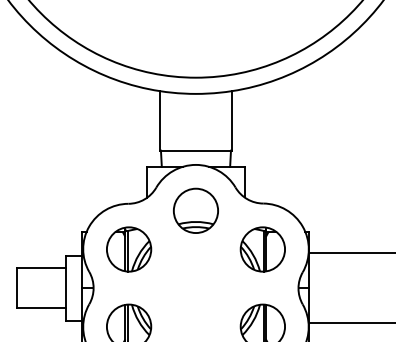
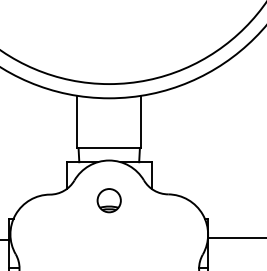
part: (195, 210) -> (108, 200), size x0.6
part: (129, 249) -> (50, 234), removed
part: (262, 249) -> (167, 234), removed

